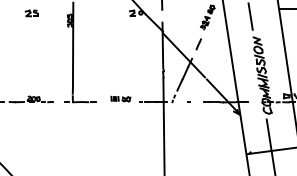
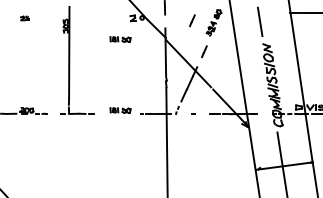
part: (31, 13) -> (24, 18), size x0.6
part: (187, 15) -> (192, 20), added
part: (120, 32) -> (120, 39), added

